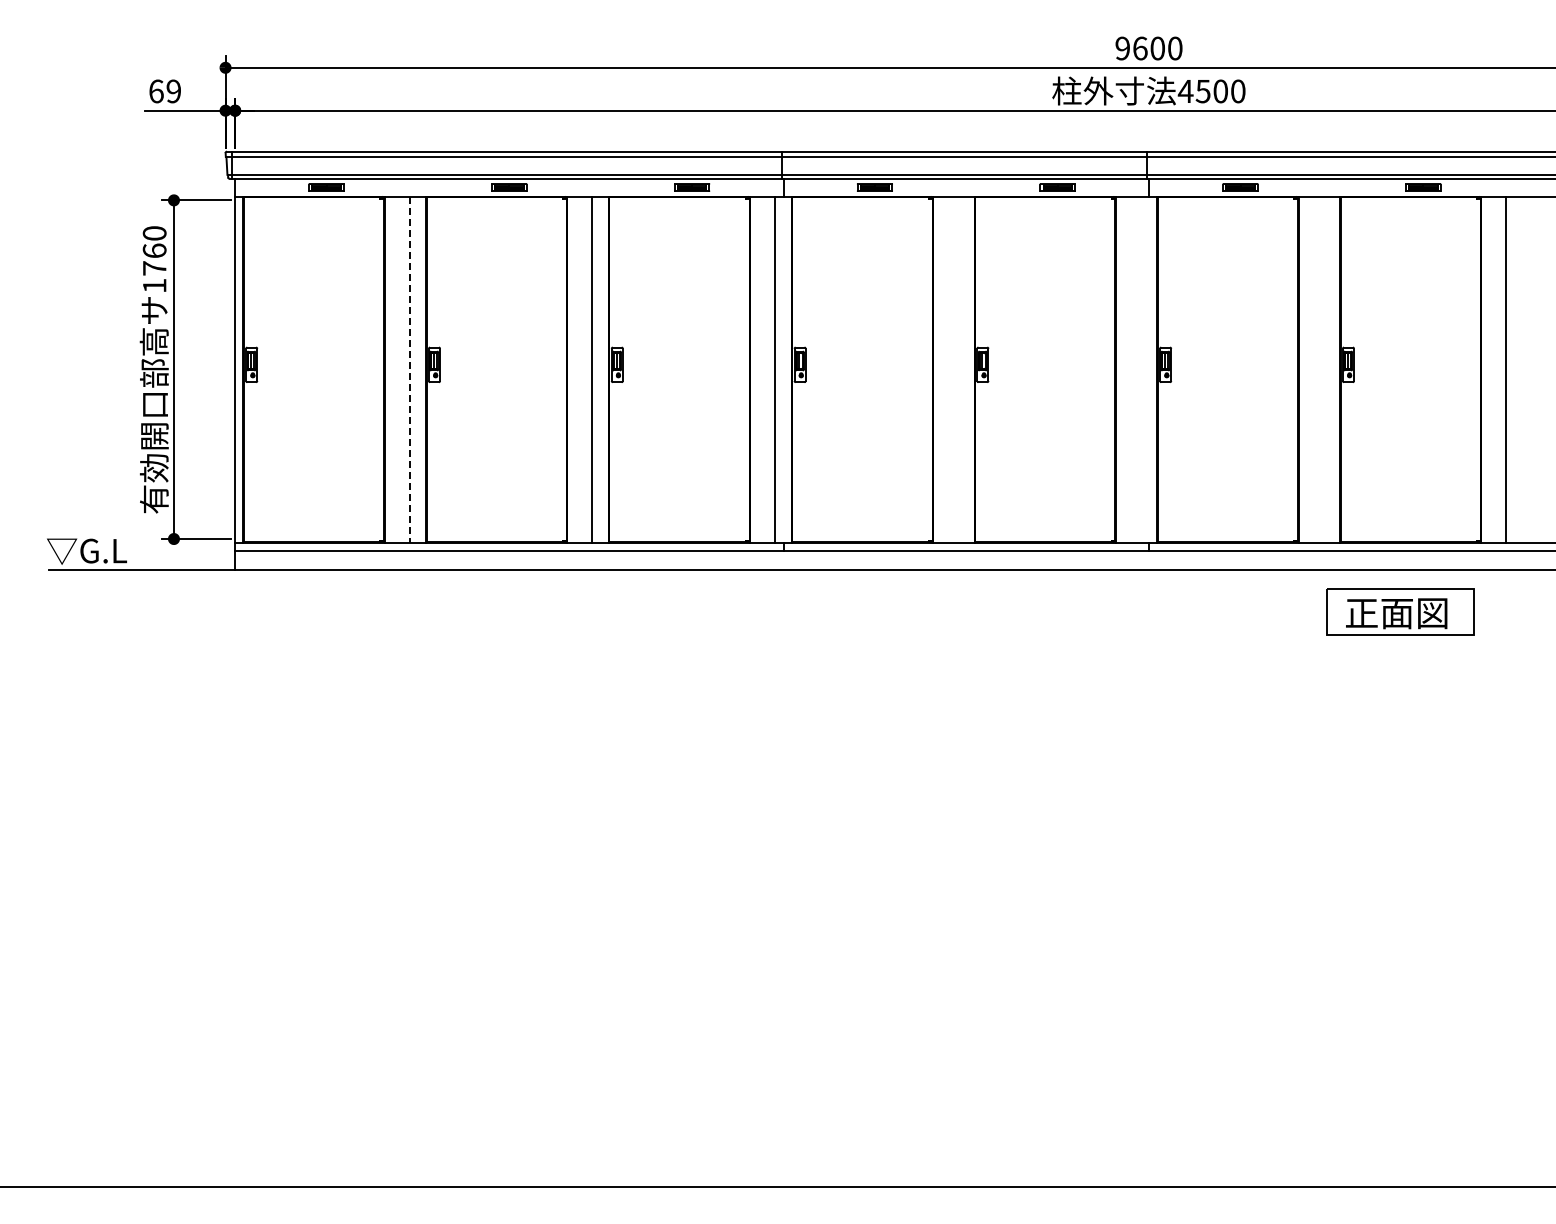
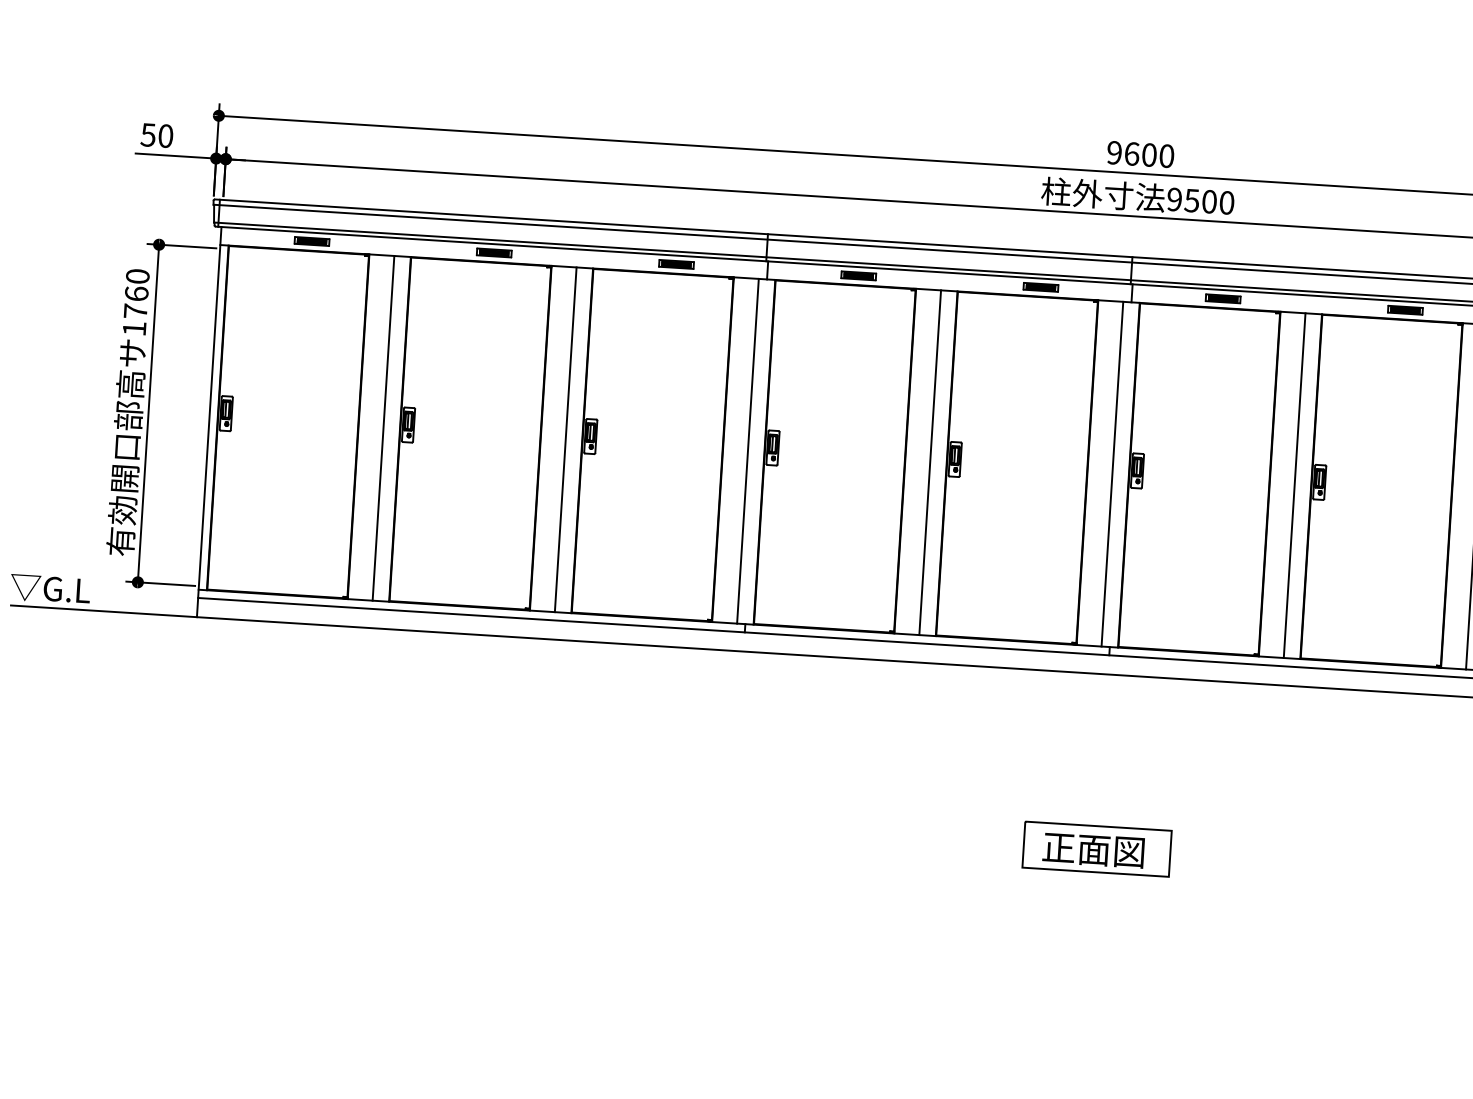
text: (164, 91) -> (156, 135), 69 -> 50
text: (1185, 91) -> (1174, 199), 4500 -> 9500
line: (409, 369) -> (383, 428), dashed -> solid
line: (958, 369) -> (930, 462), added
line: (1140, 369) -> (1112, 473), added
line: (1323, 369) -> (1294, 485), added
part: (1400, 611) -> (1097, 848), moved

